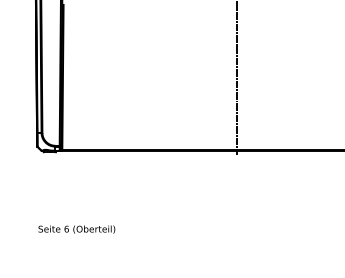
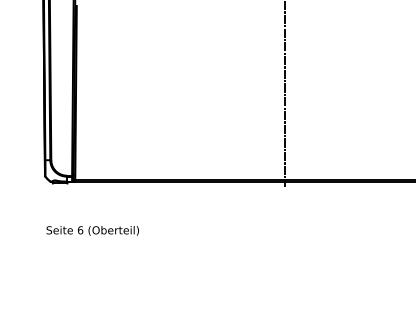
text: (76, 229) -> (92, 230), moved

